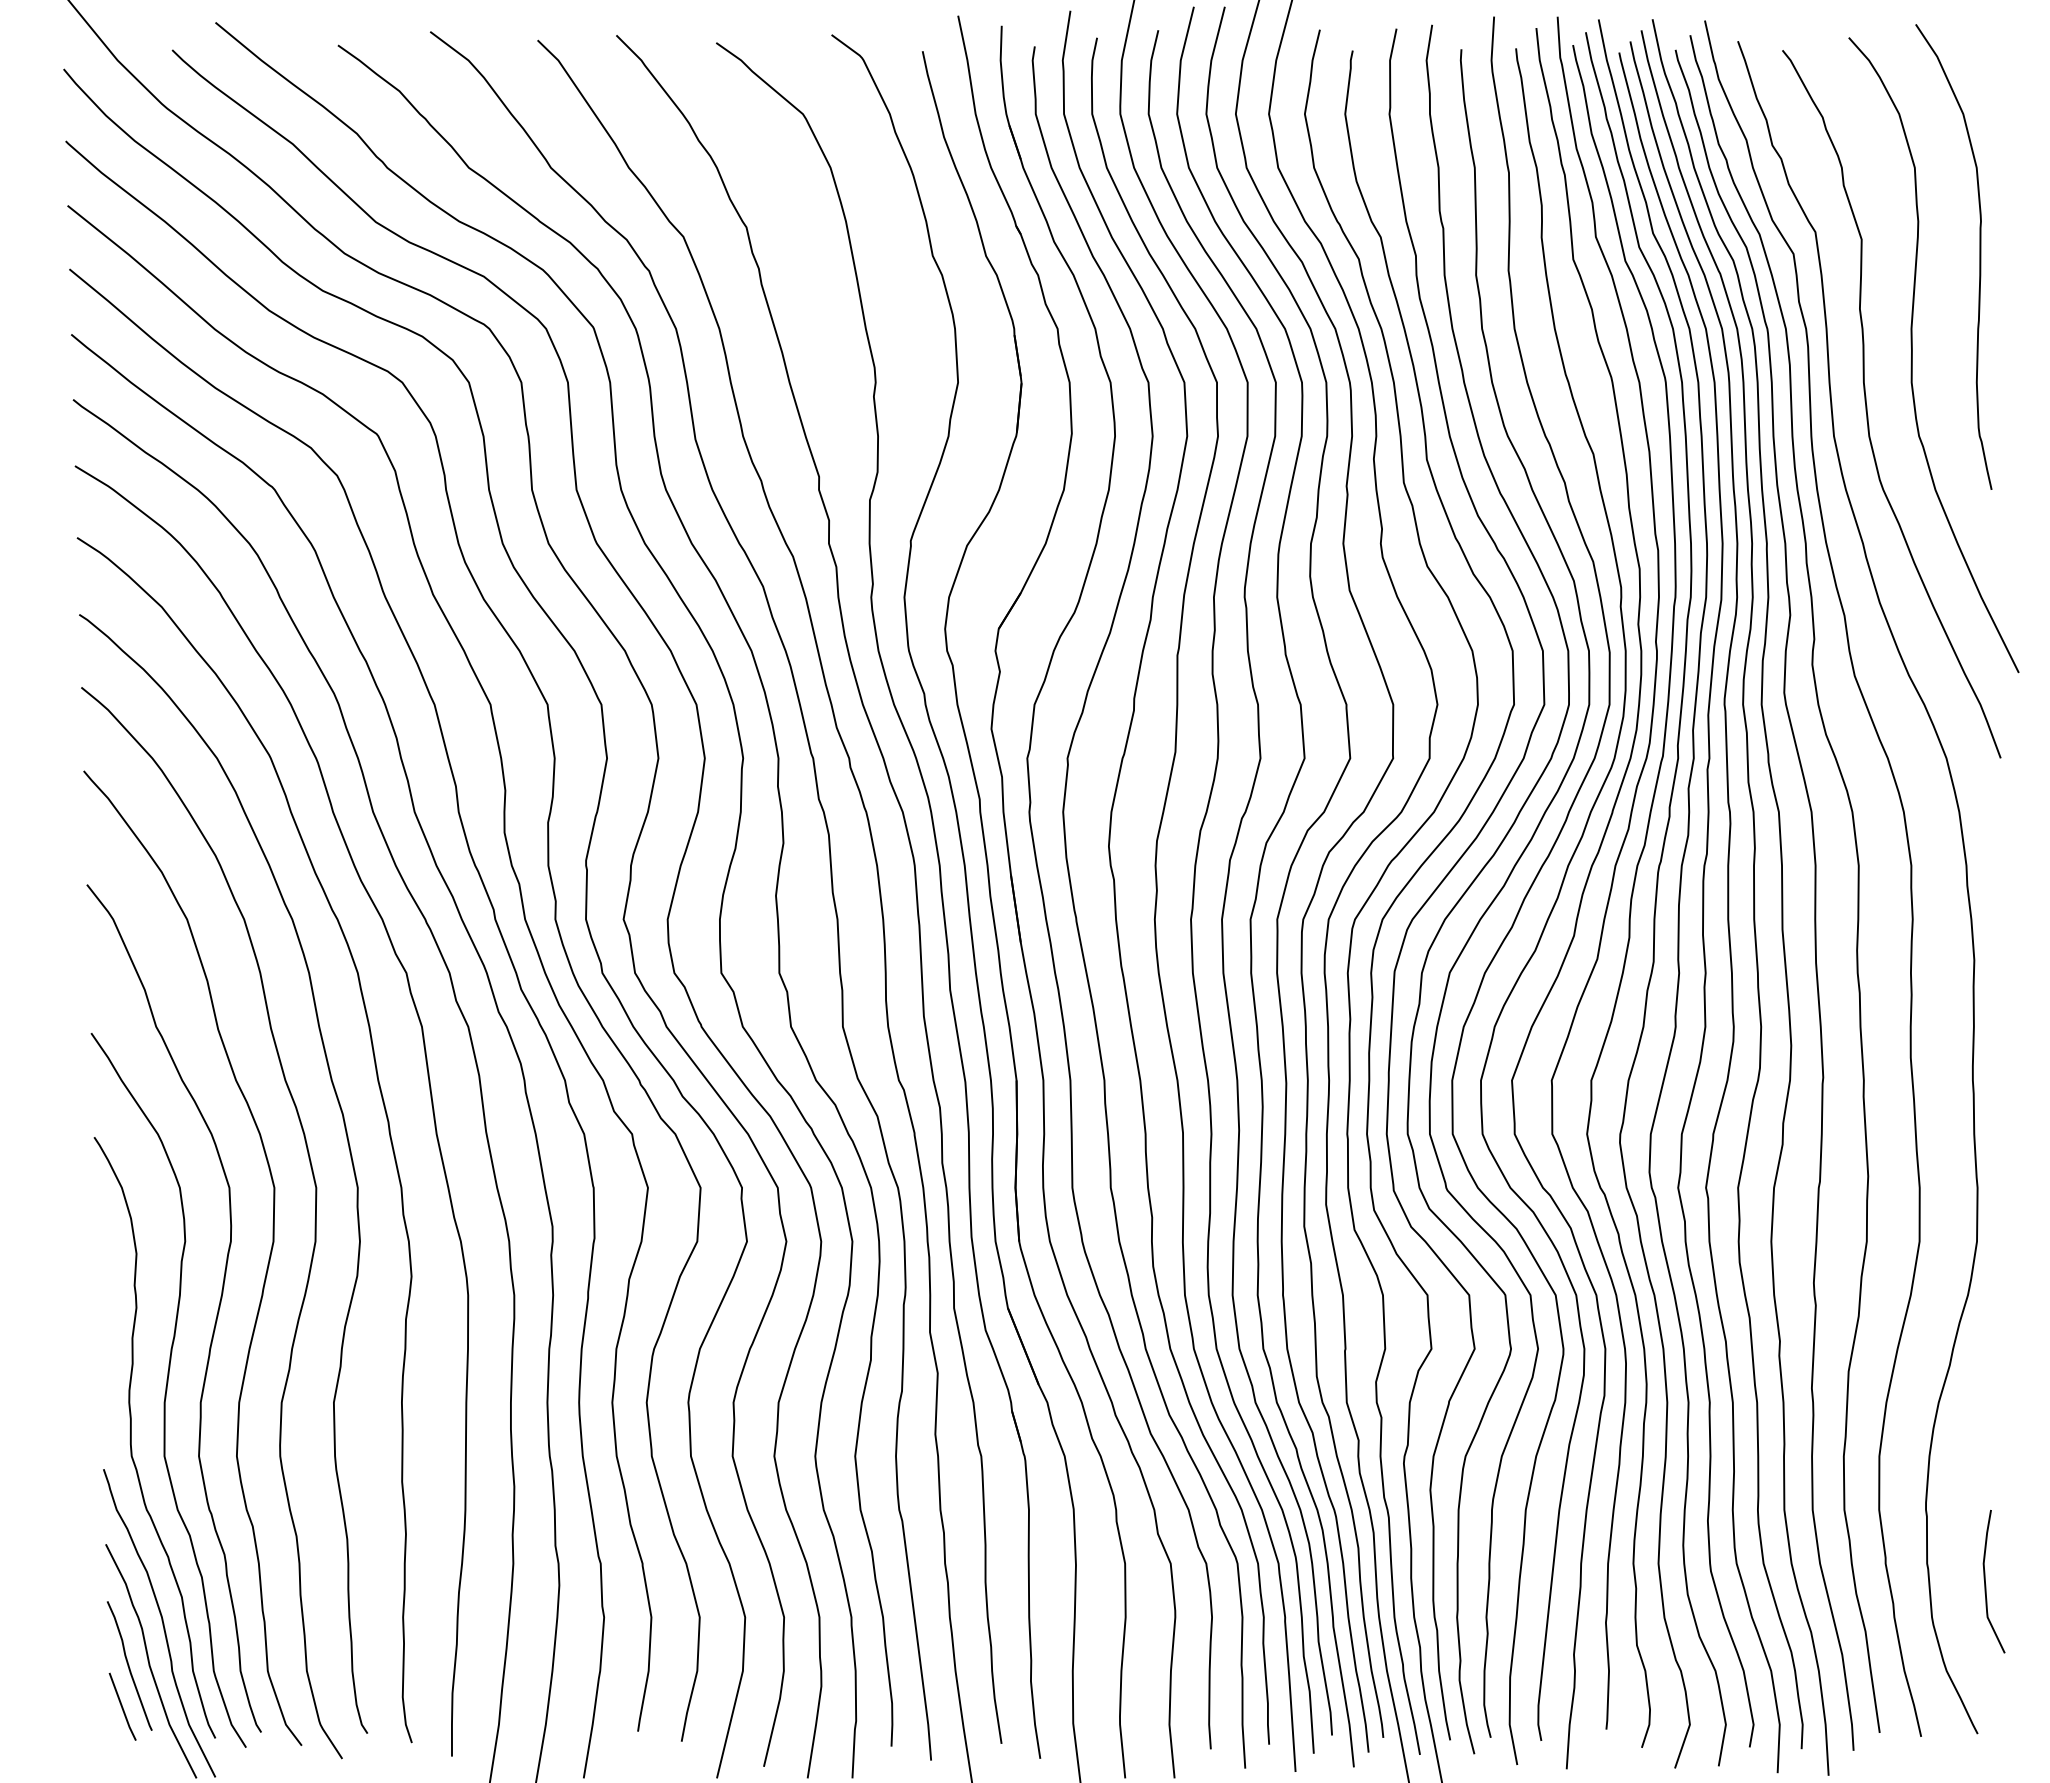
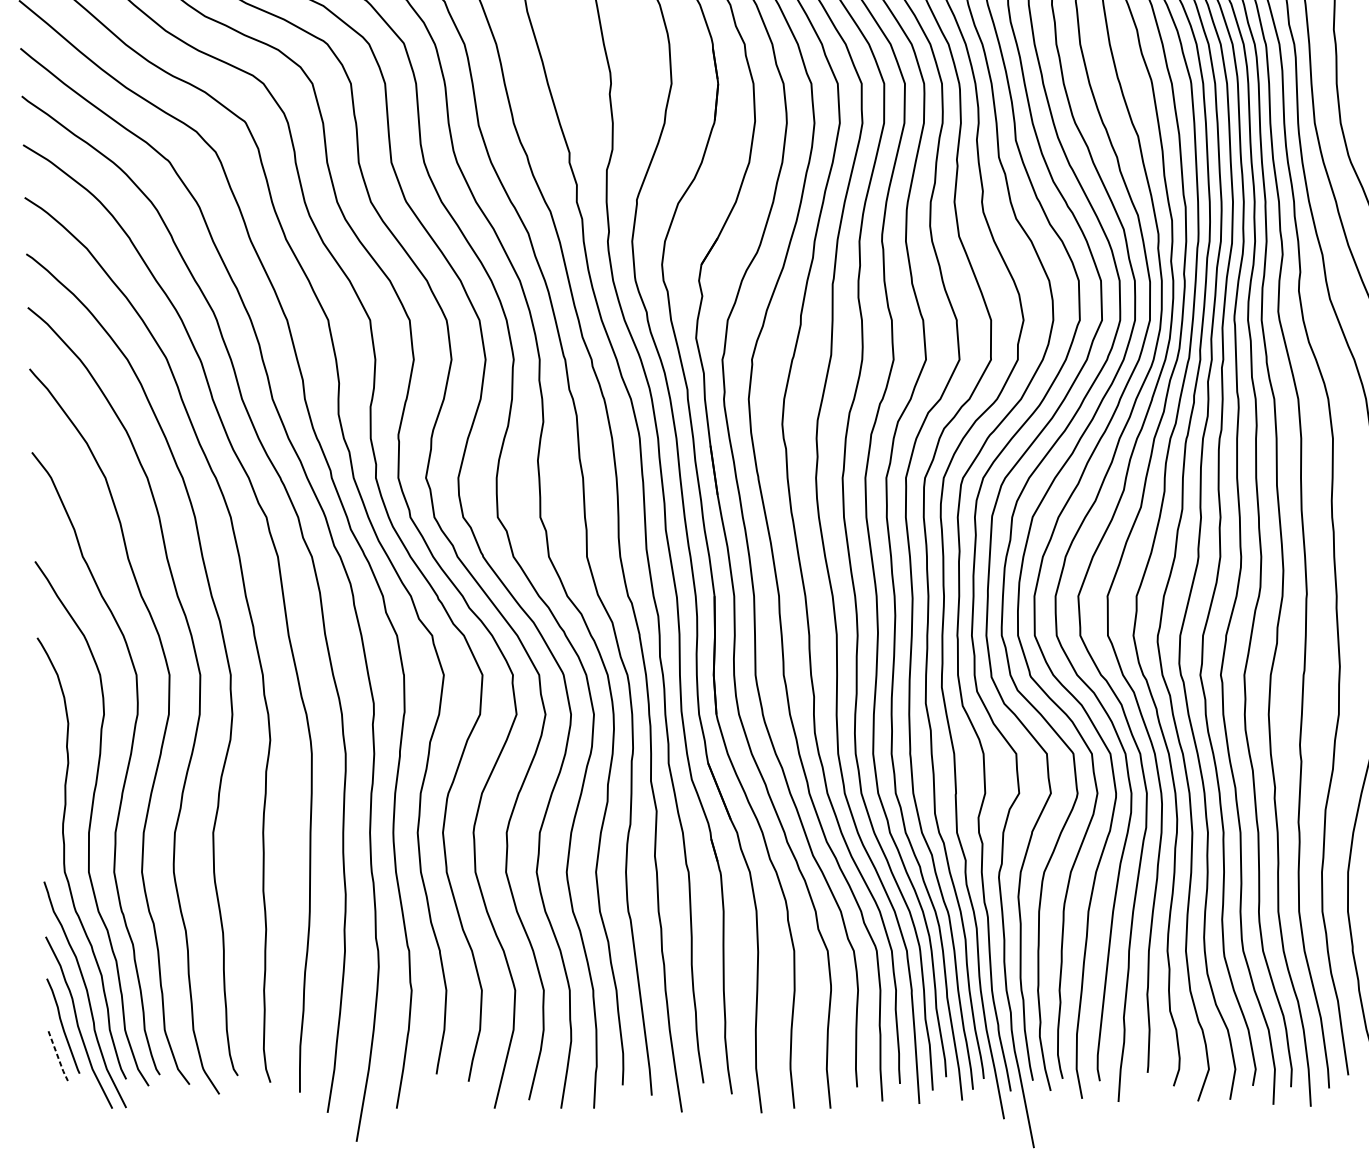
line: (122, 1707) -> (58, 1056), solid -> dashed

